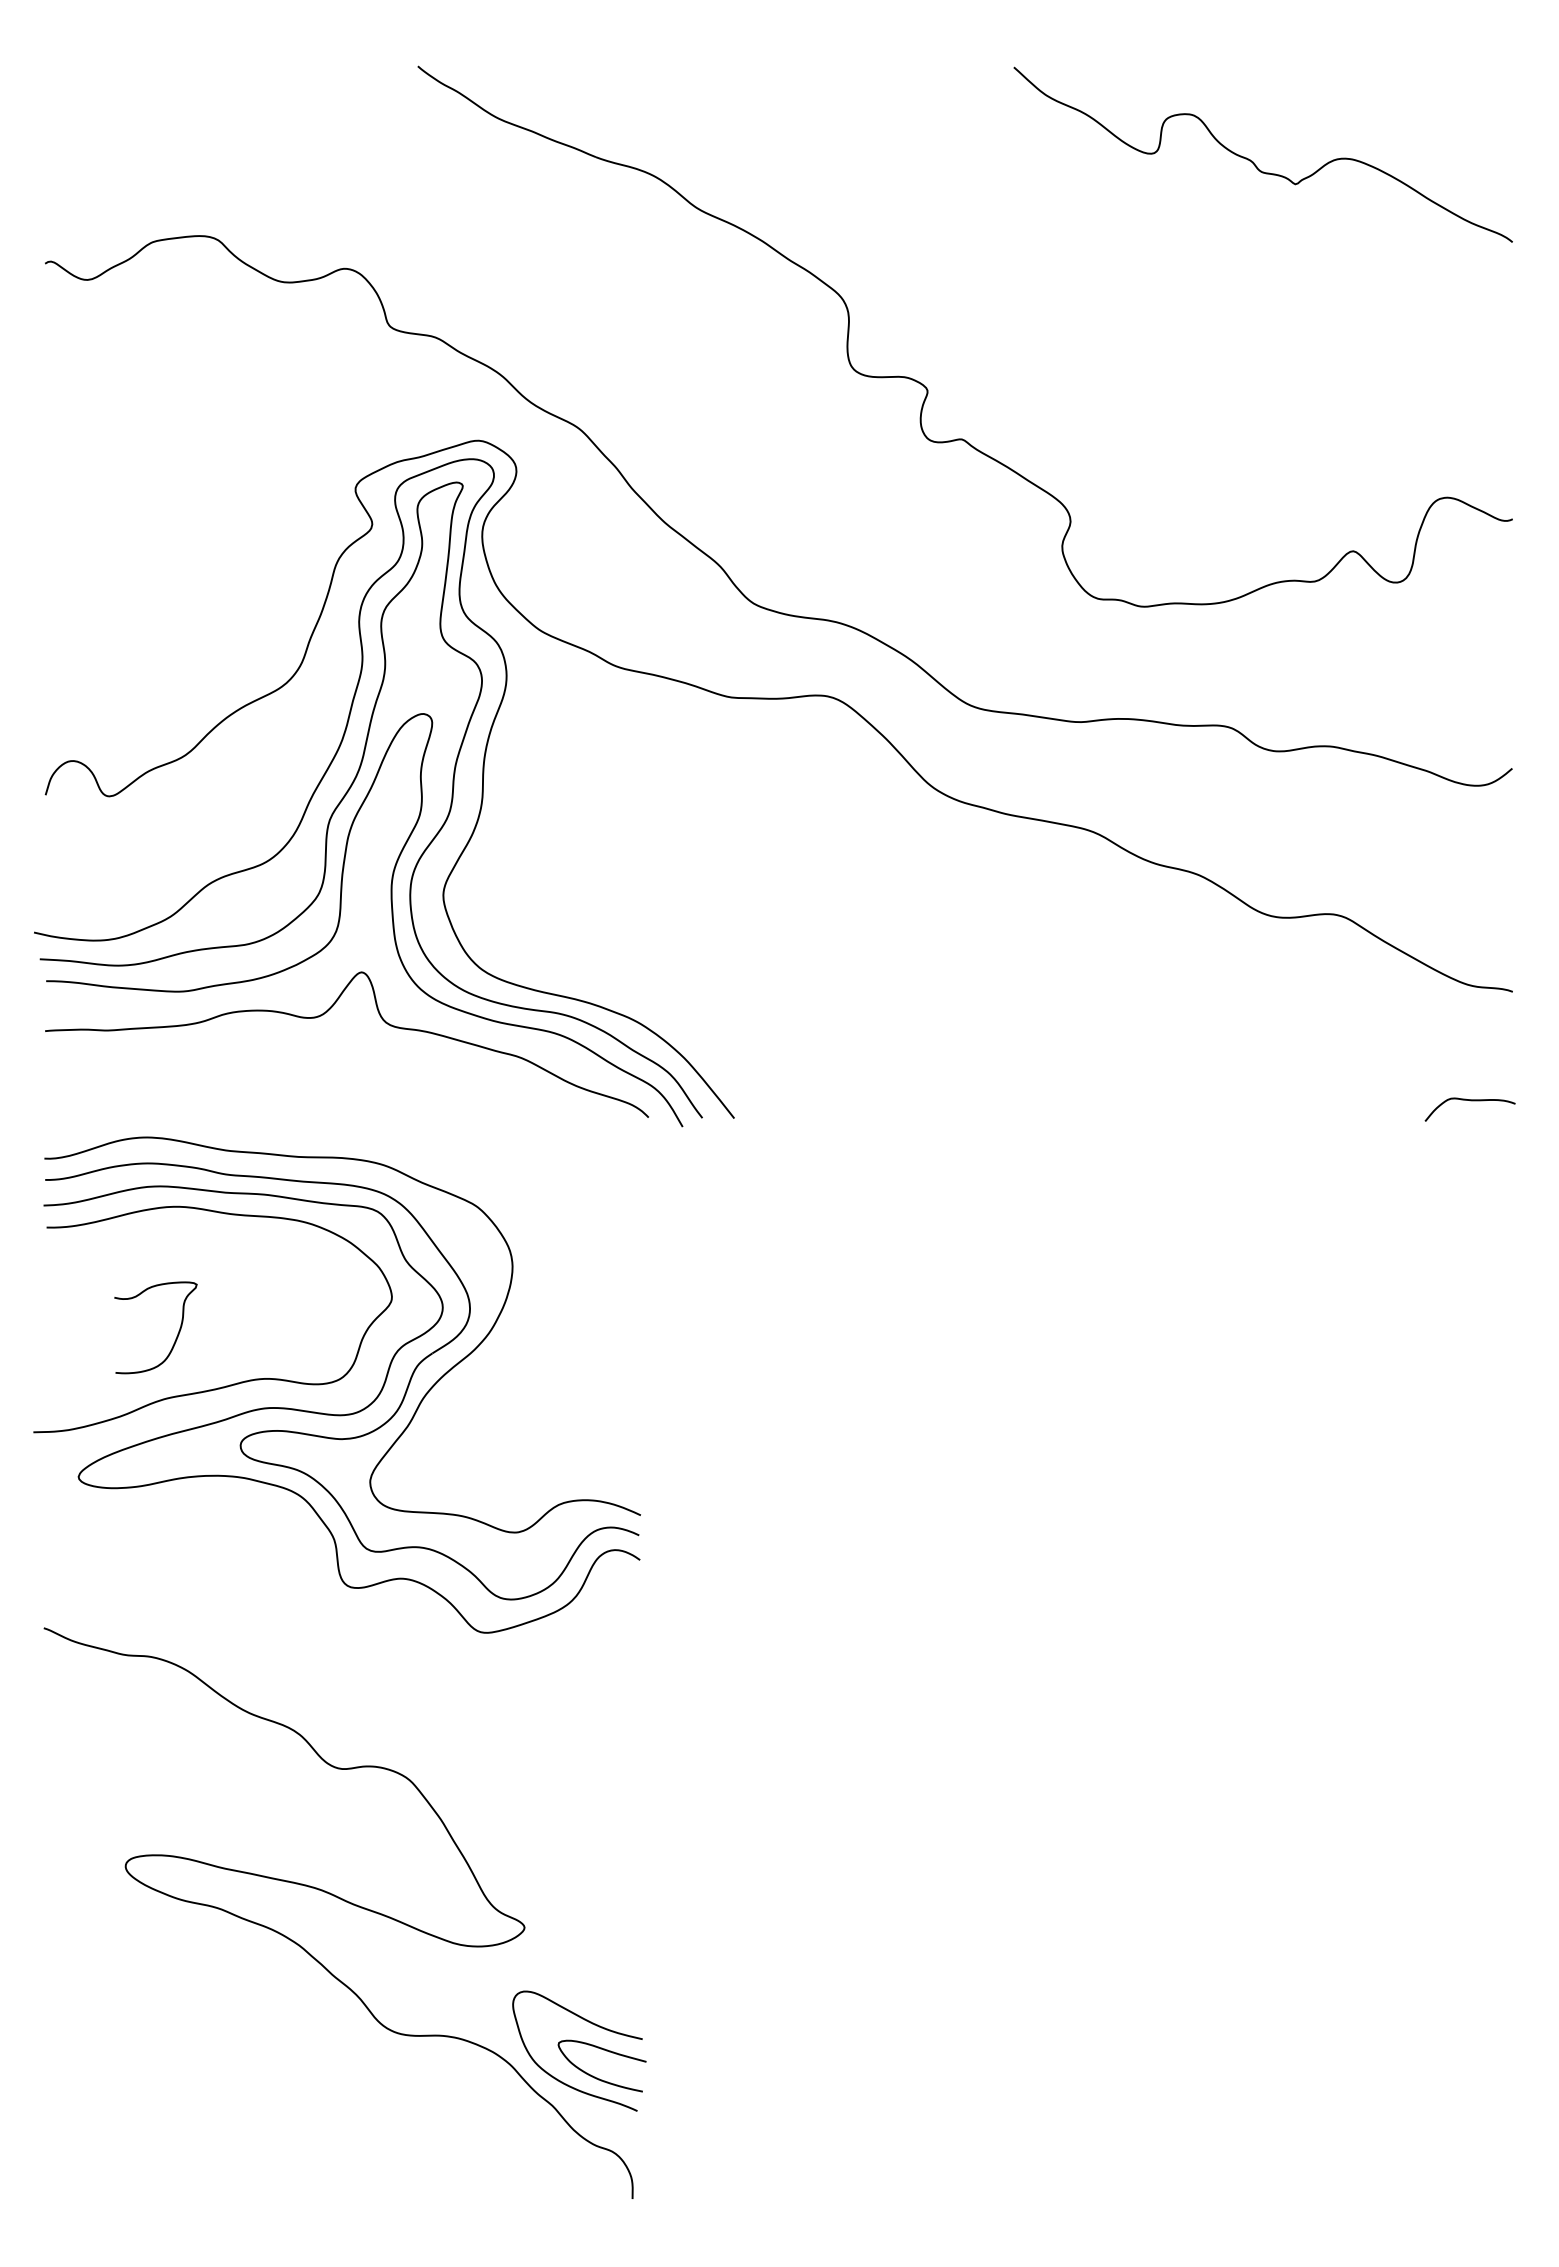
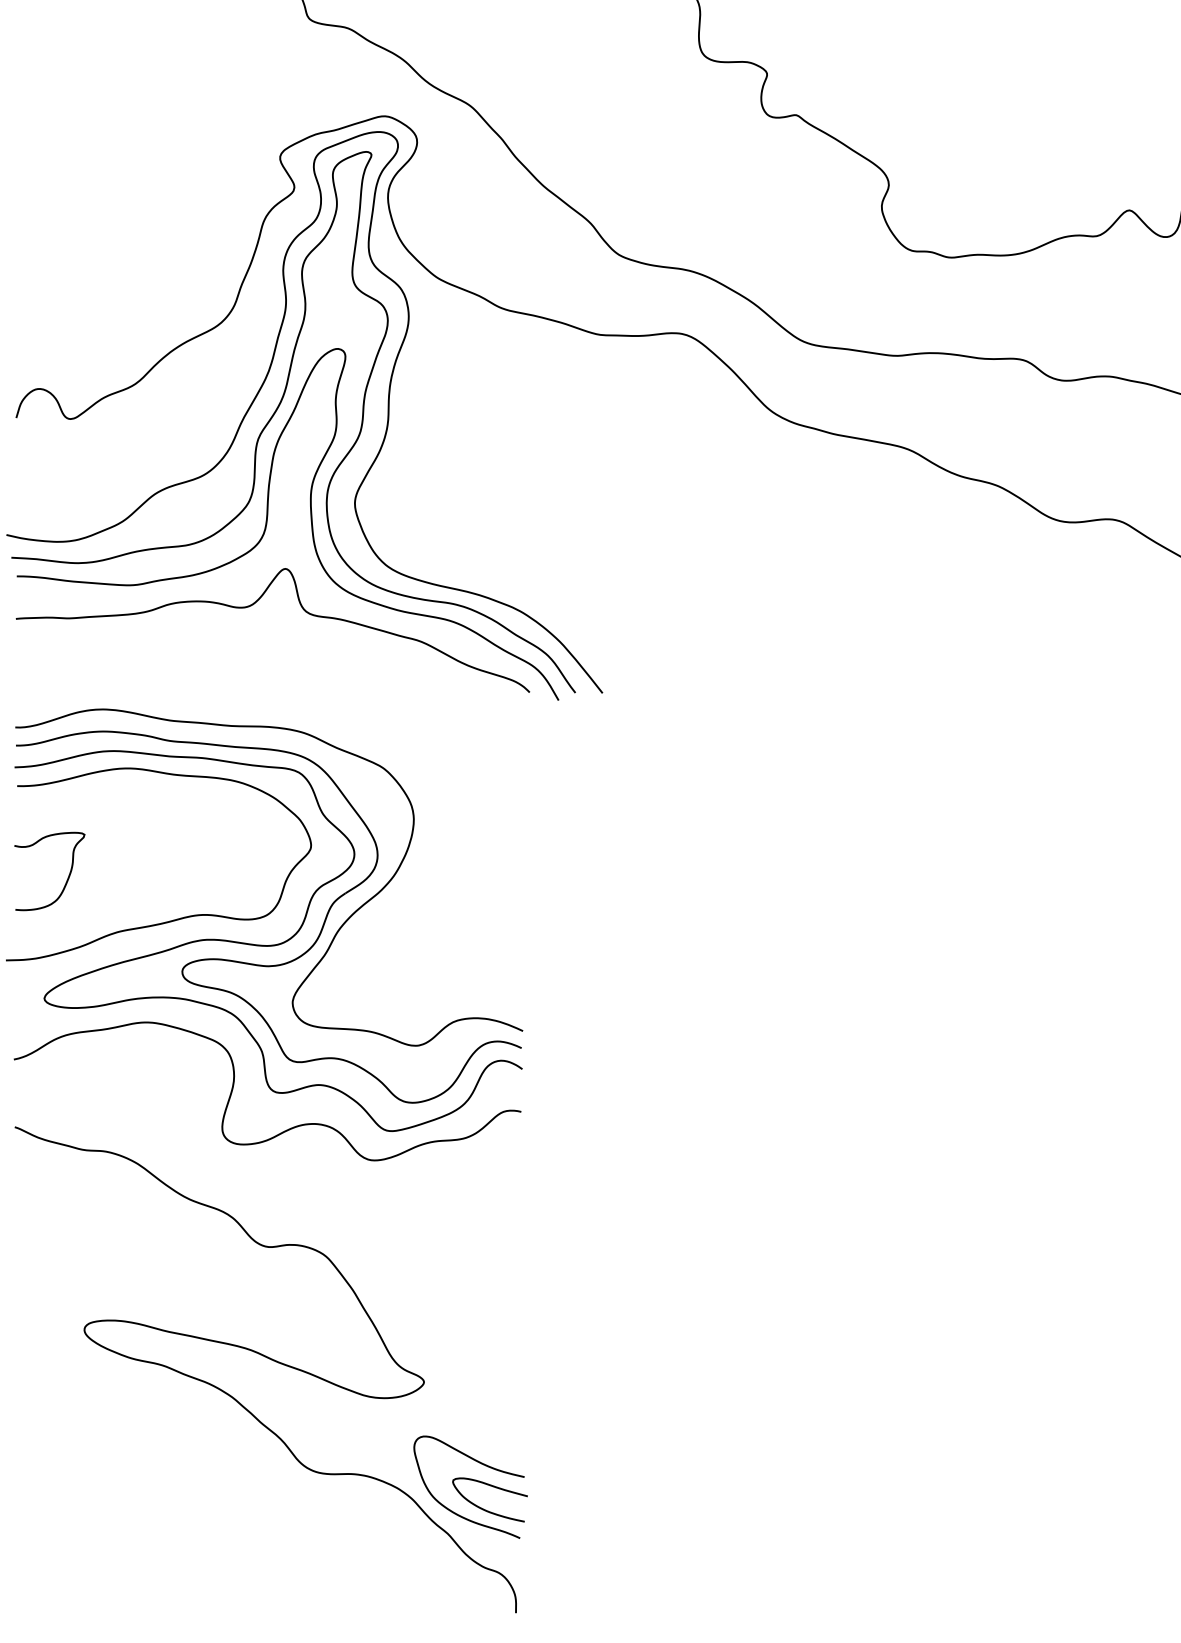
curve: (177, 1333) -> (68, 876), moved
curve: (301, 1579) -> (234, 1085), added

